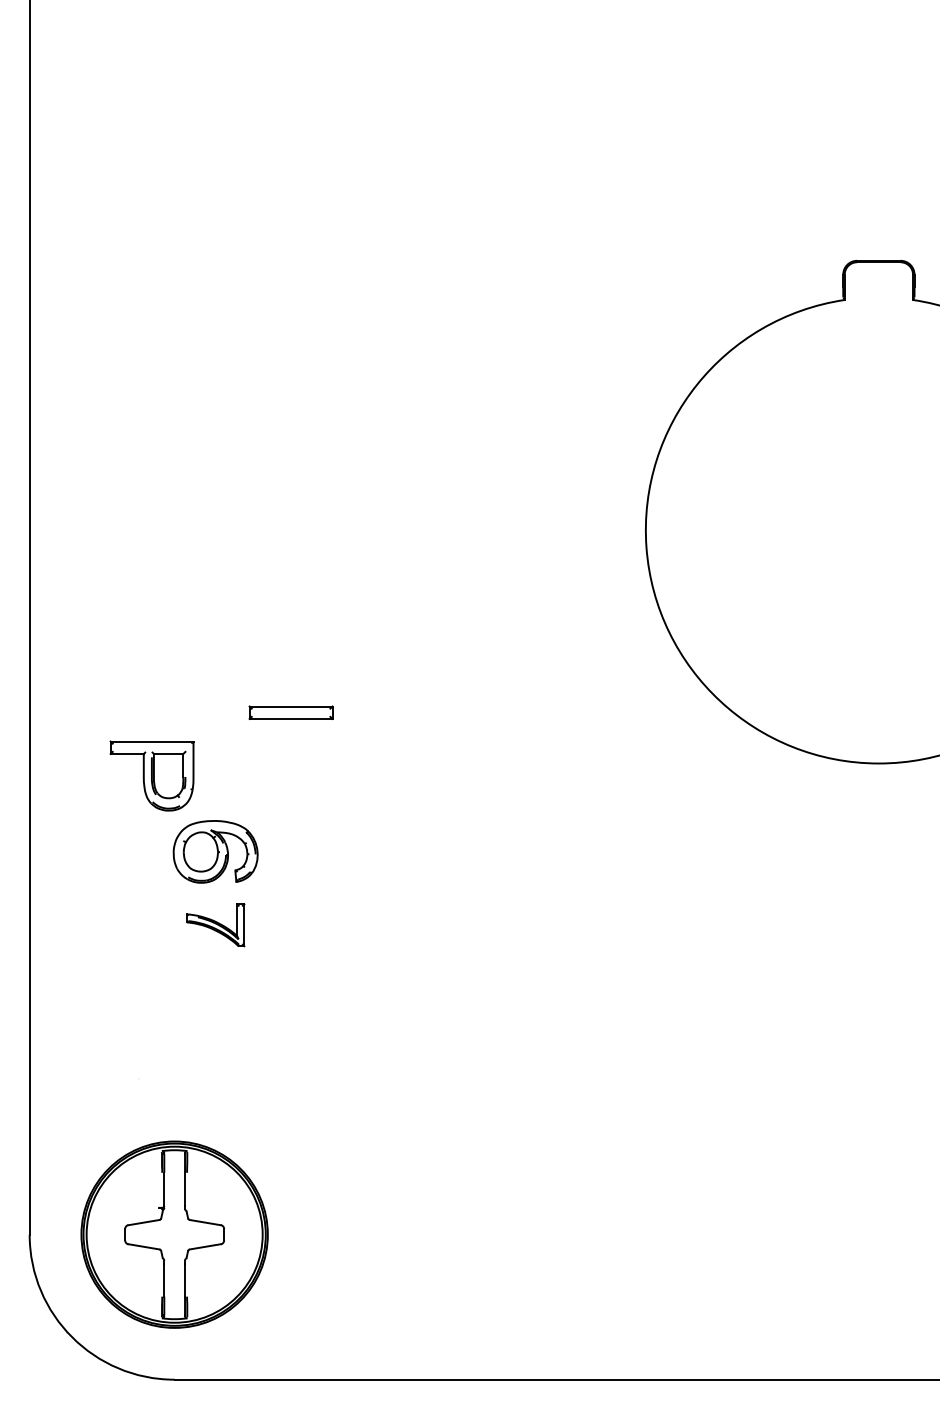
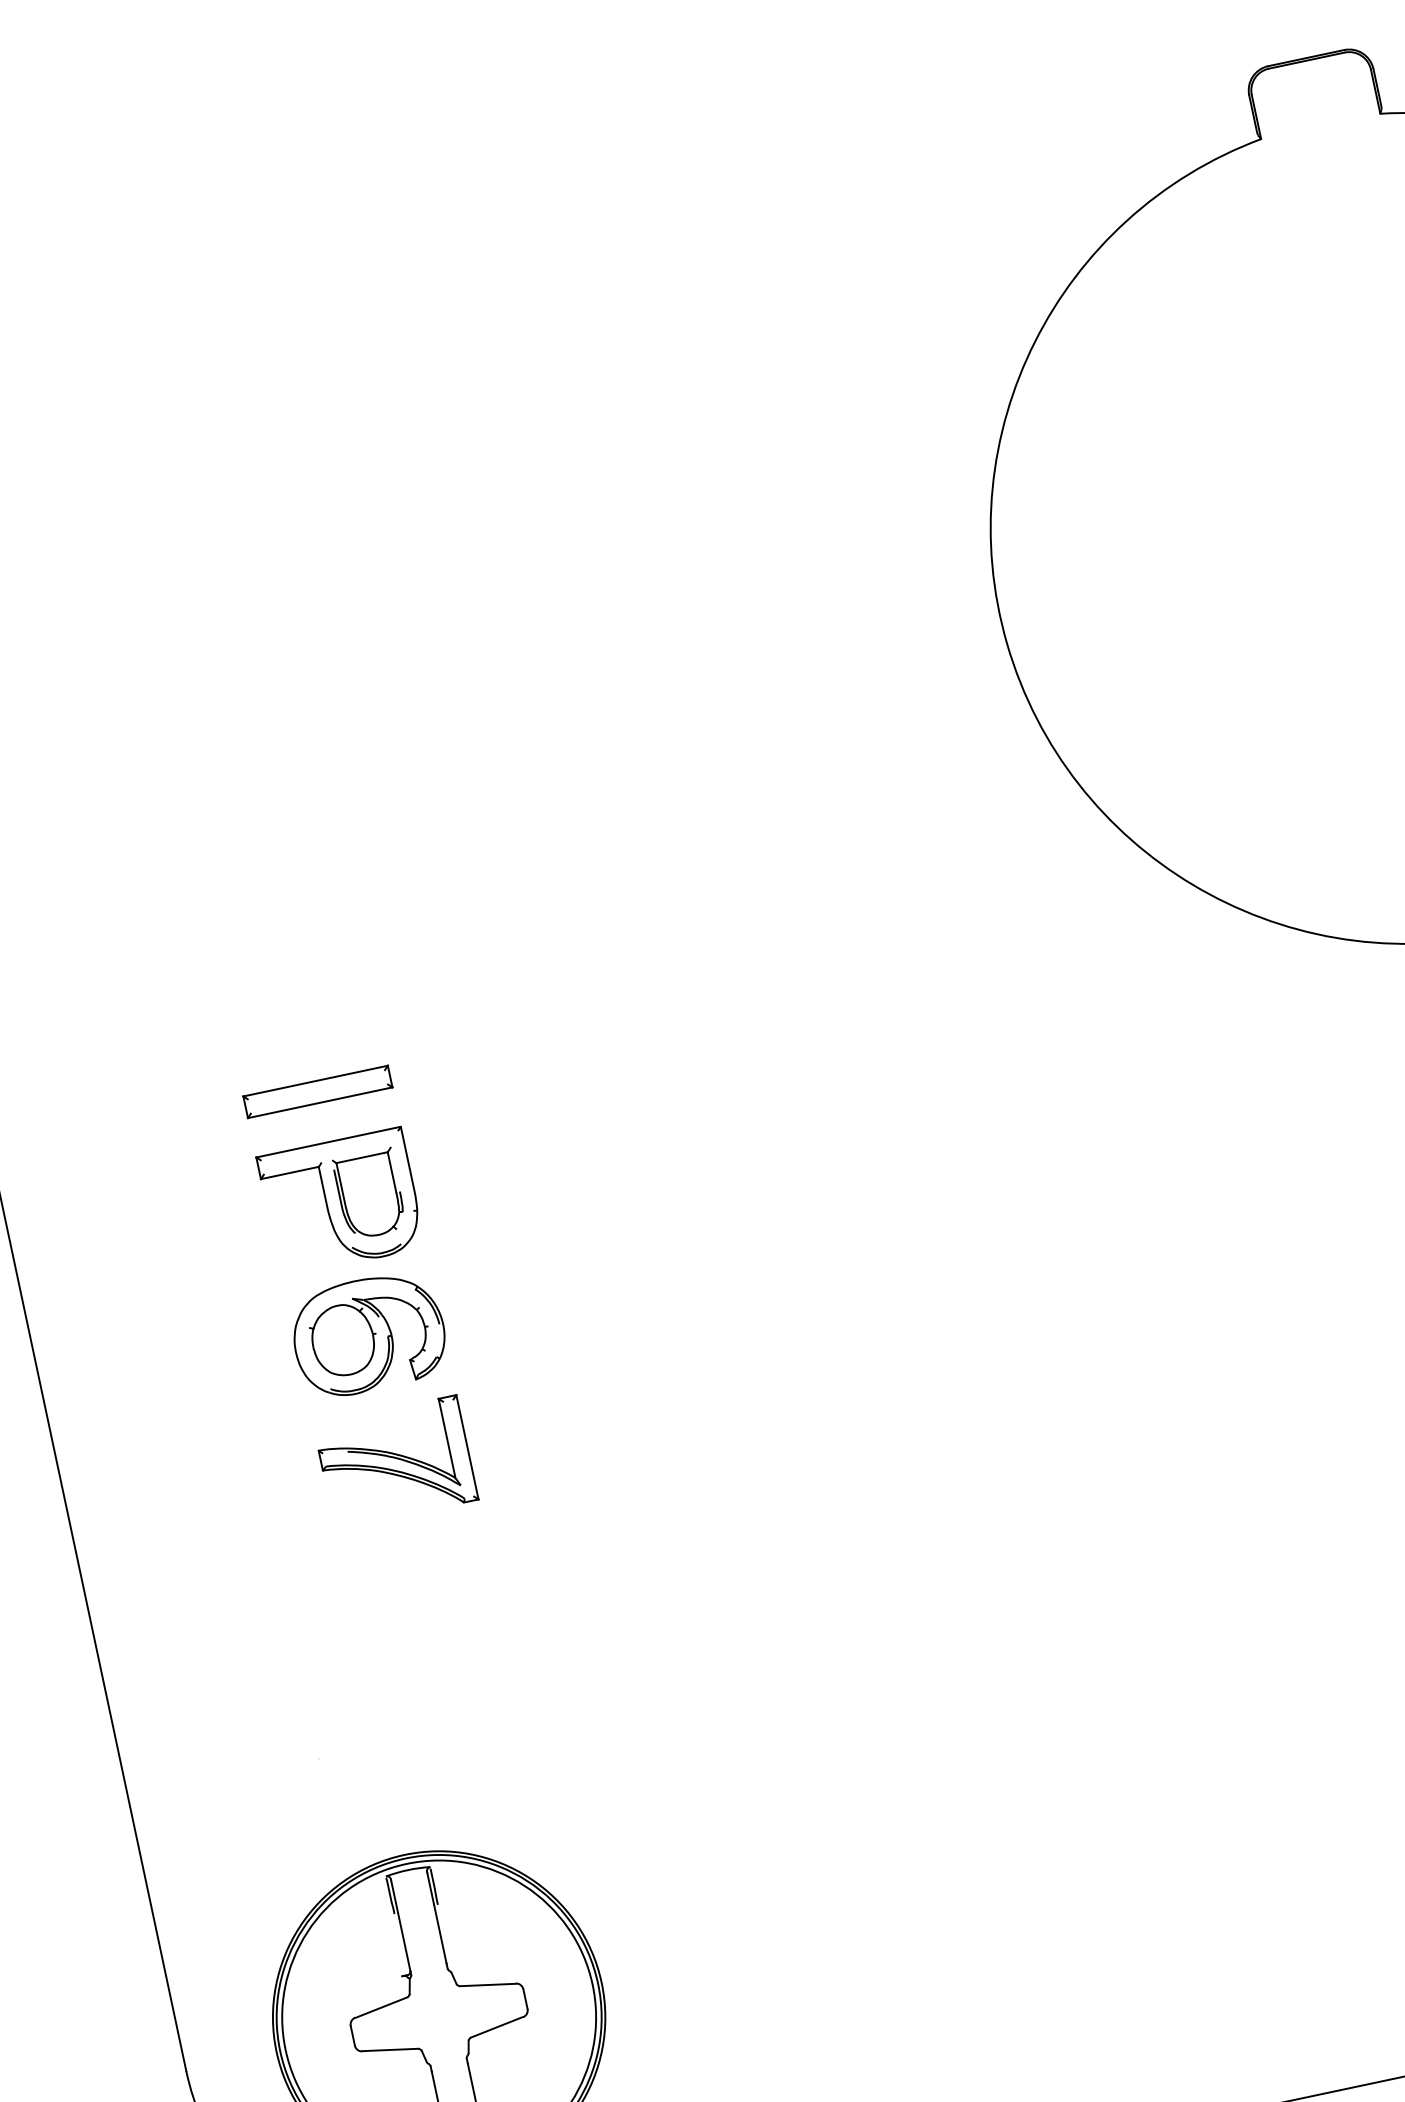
part: (290, 712) -> (316, 1091), moved
part: (151, 775) -> (340, 1201), moved
part: (215, 925) -> (395, 1463), size x1.43

